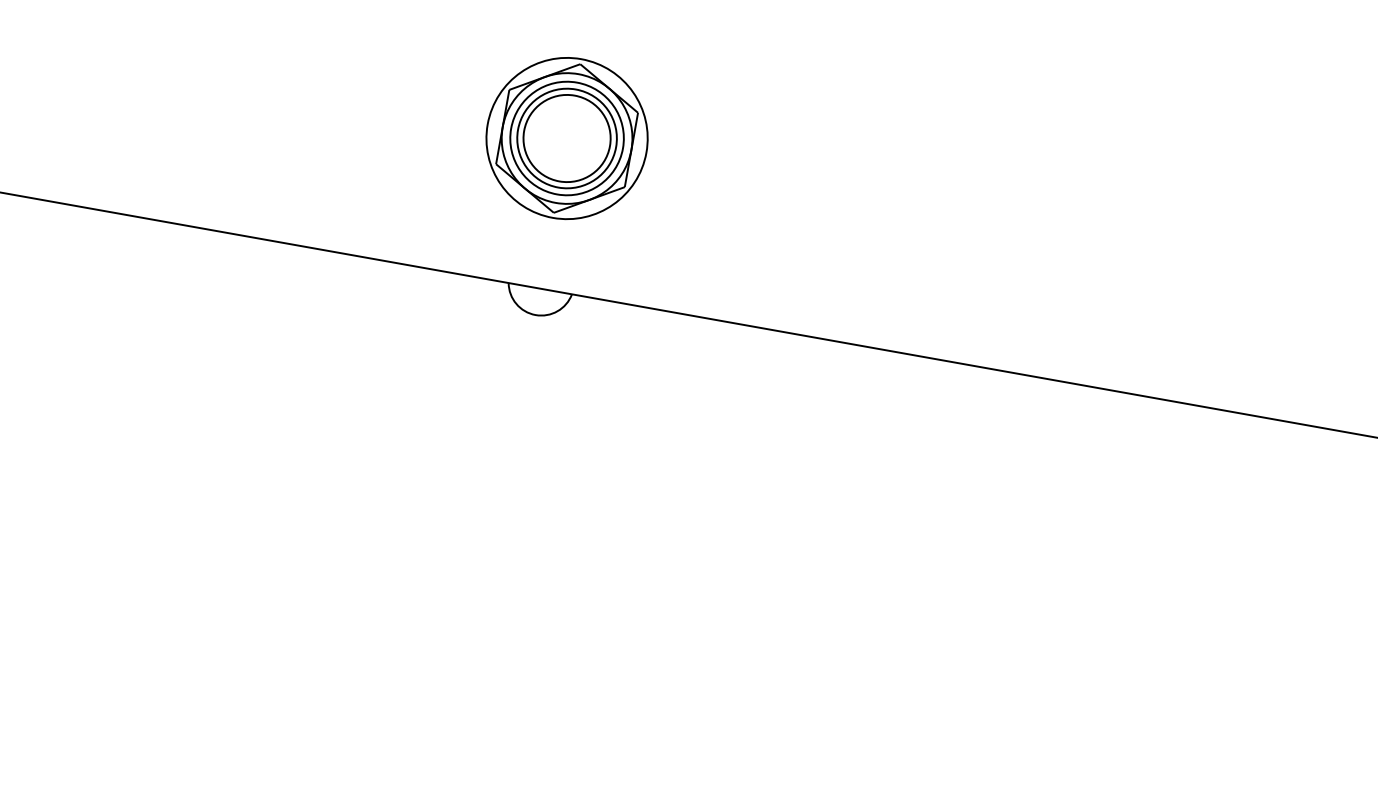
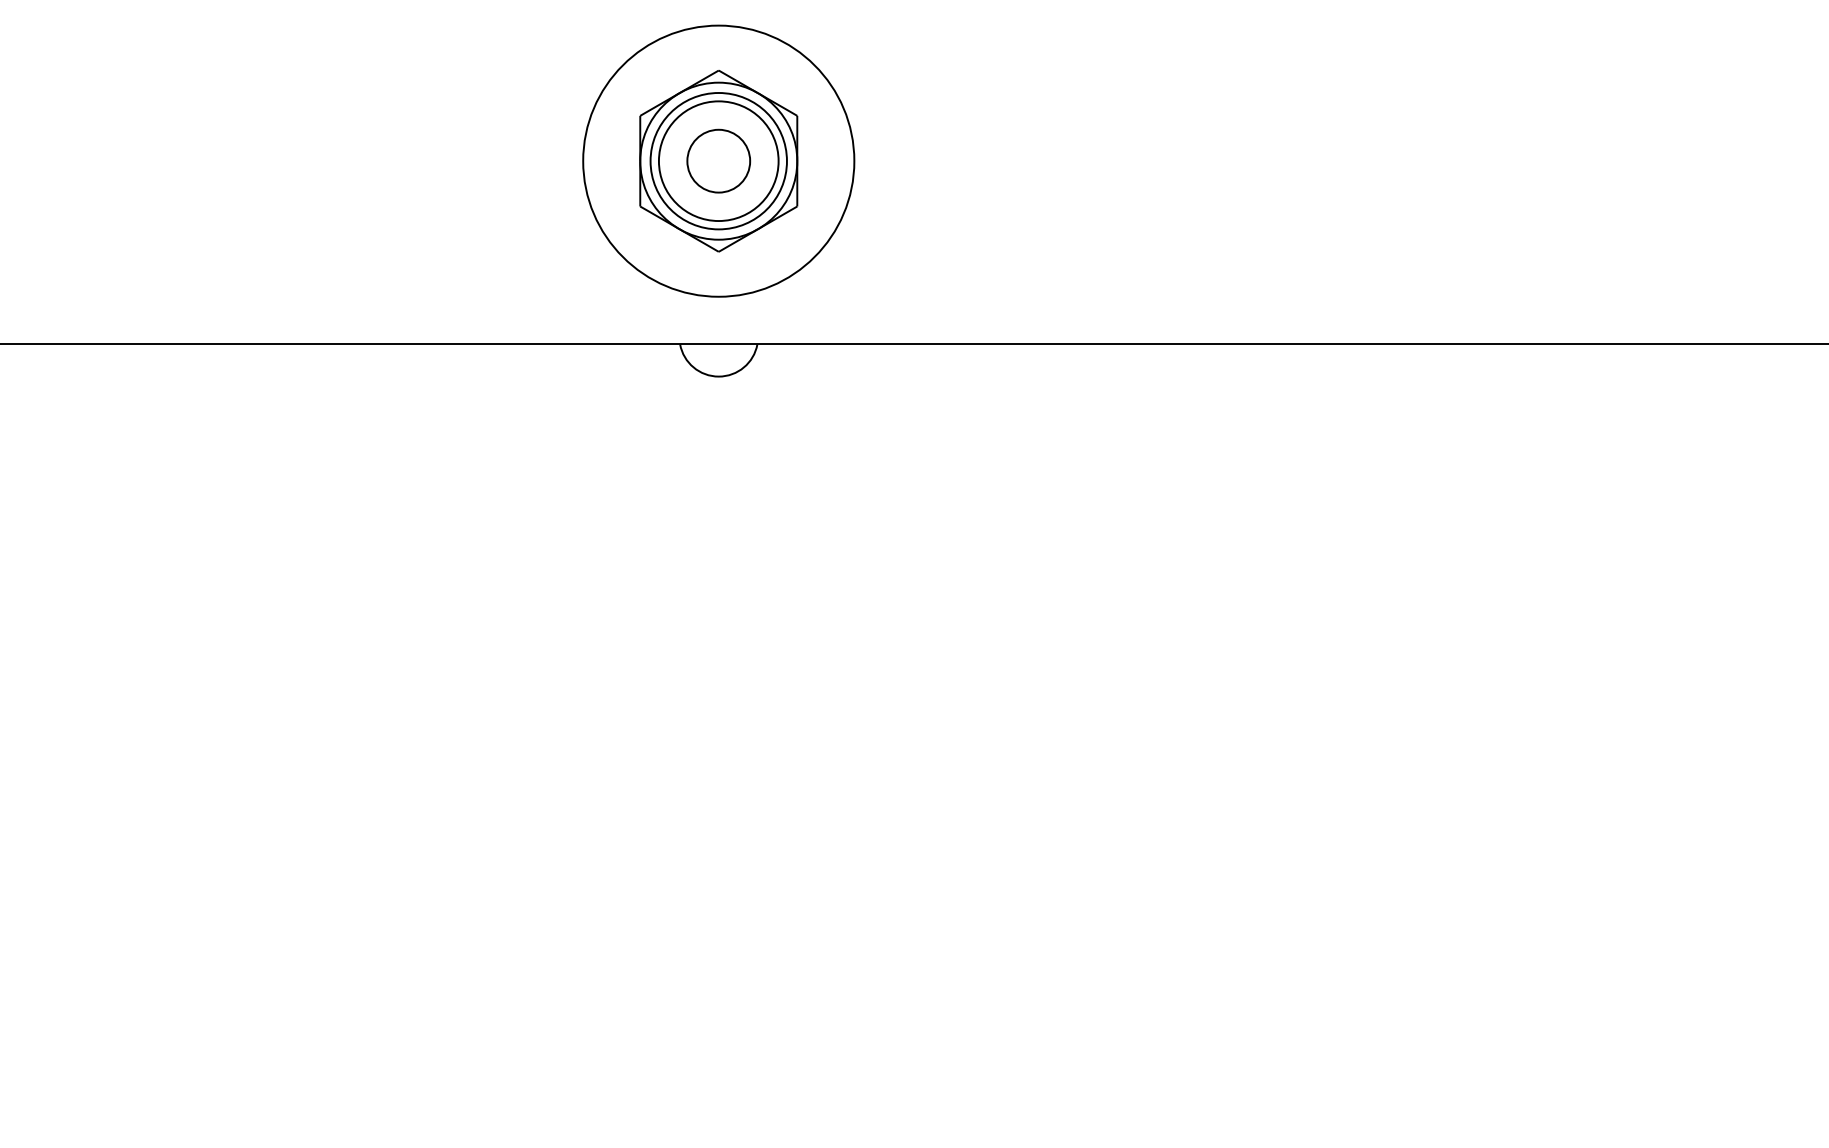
circle: (566, 137) -> (718, 160), size x0.6
circle: (566, 138) -> (718, 161), size x1.4

